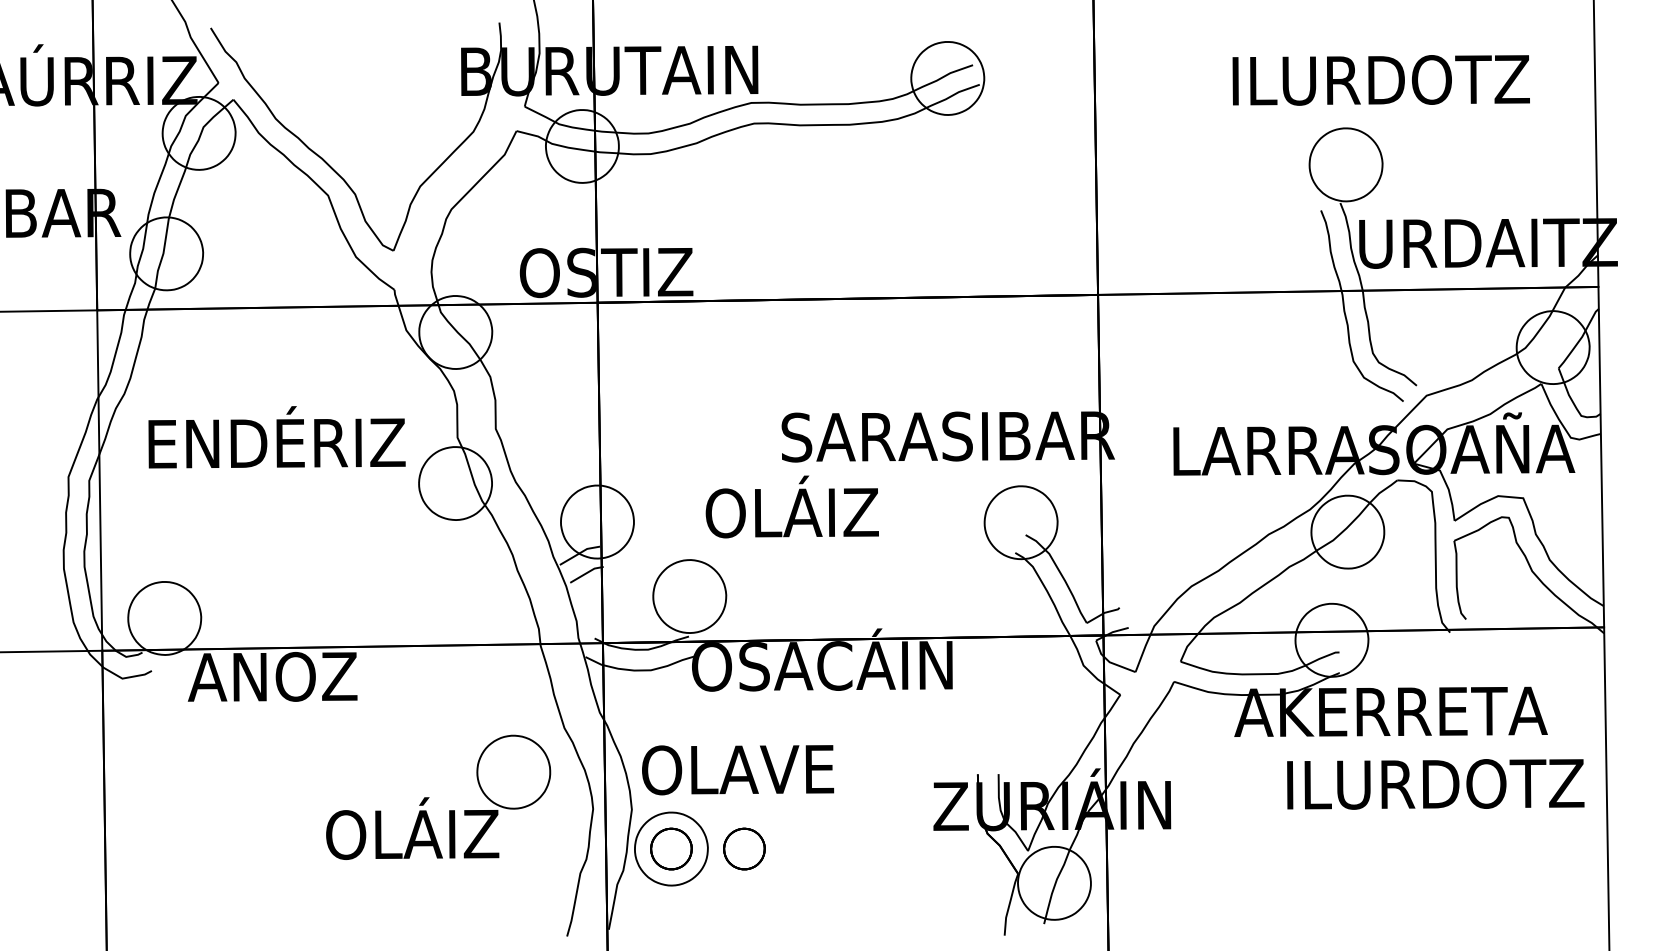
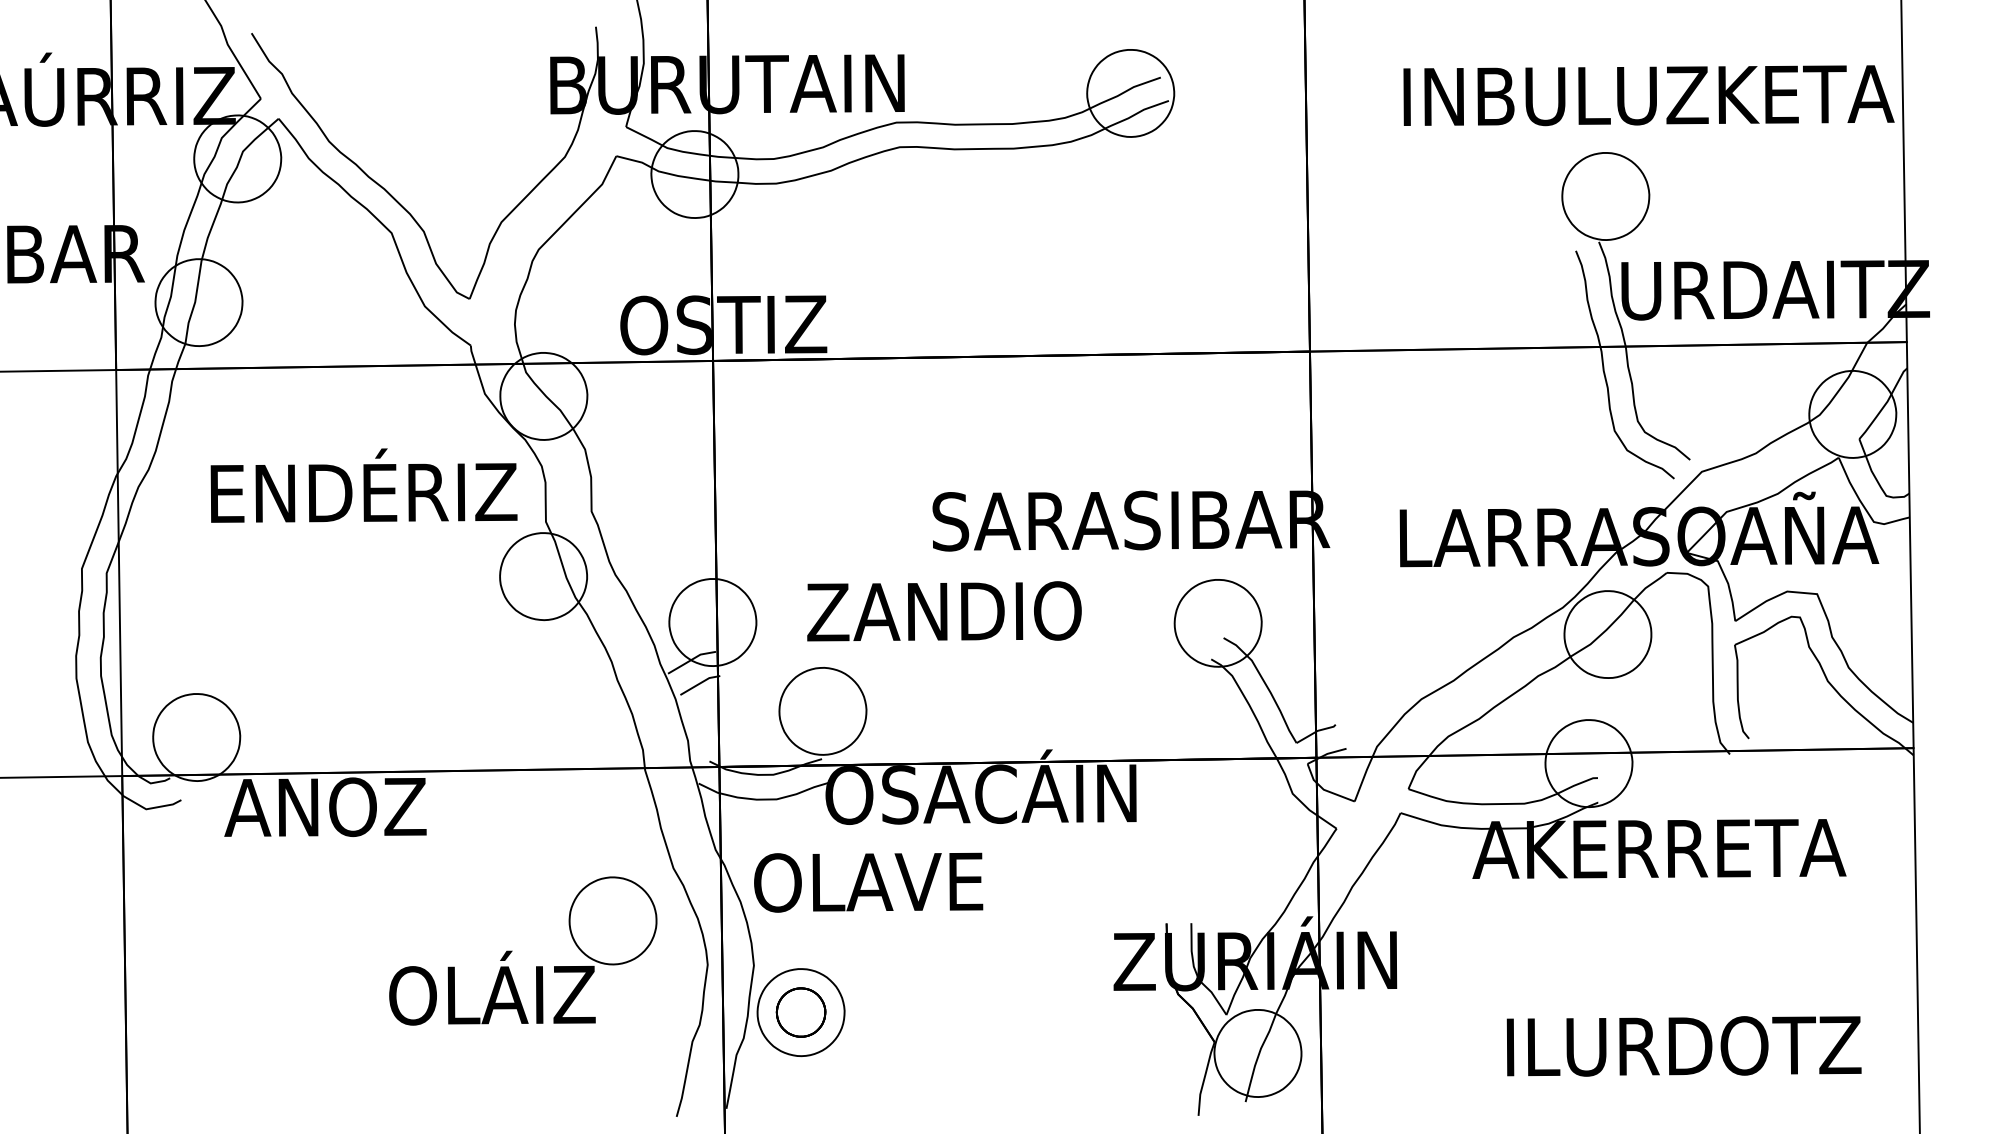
text: (1382, 80) -> (1649, 95), ILURDOTZ -> INBULUZKETA
text: (276, 437) -> (363, 485), moved
text: (791, 506) -> (944, 603), OLÁIZ -> ZANDIO
text: (738, 770) -> (869, 883), moved
text: (1435, 784) -> (1683, 1046), moved
part: (744, 848) -> (888, 1011), removed

